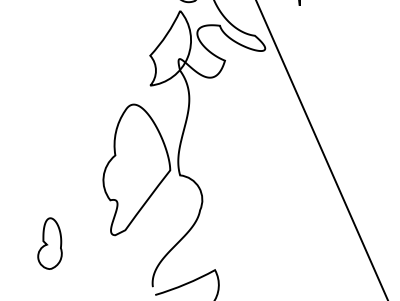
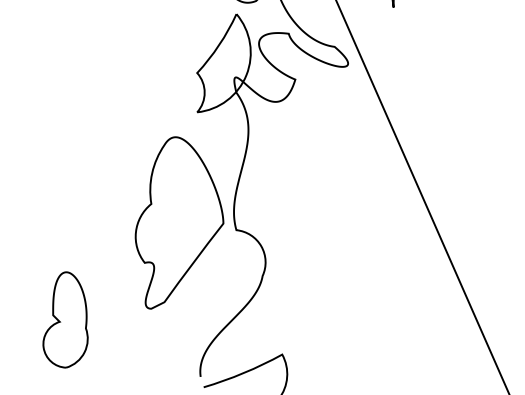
part: (49, 243) -> (64, 319), size x1.43

